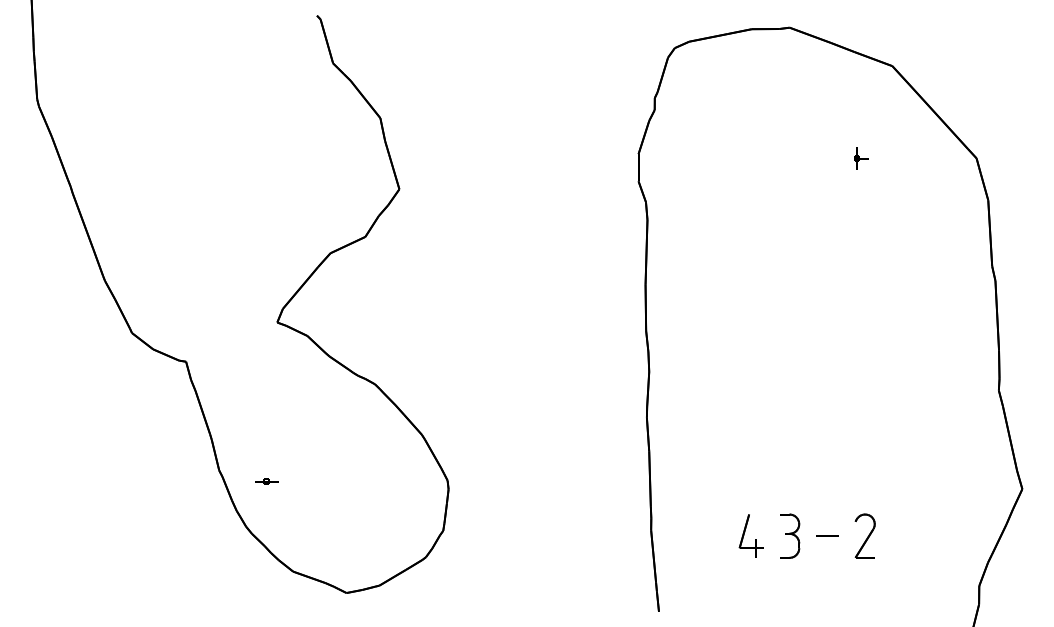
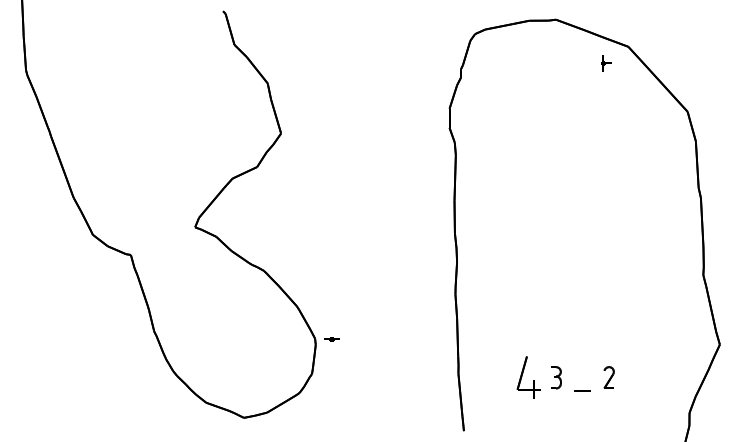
part: (861, 158) -> (606, 63), moved
part: (266, 481) -> (331, 339), moved
part: (750, 535) -> (528, 377), size x1.4
part: (790, 535) -> (556, 377), size x0.7
line: (827, 535) -> (582, 390), moved
part: (864, 535) -> (608, 377), size x0.7

